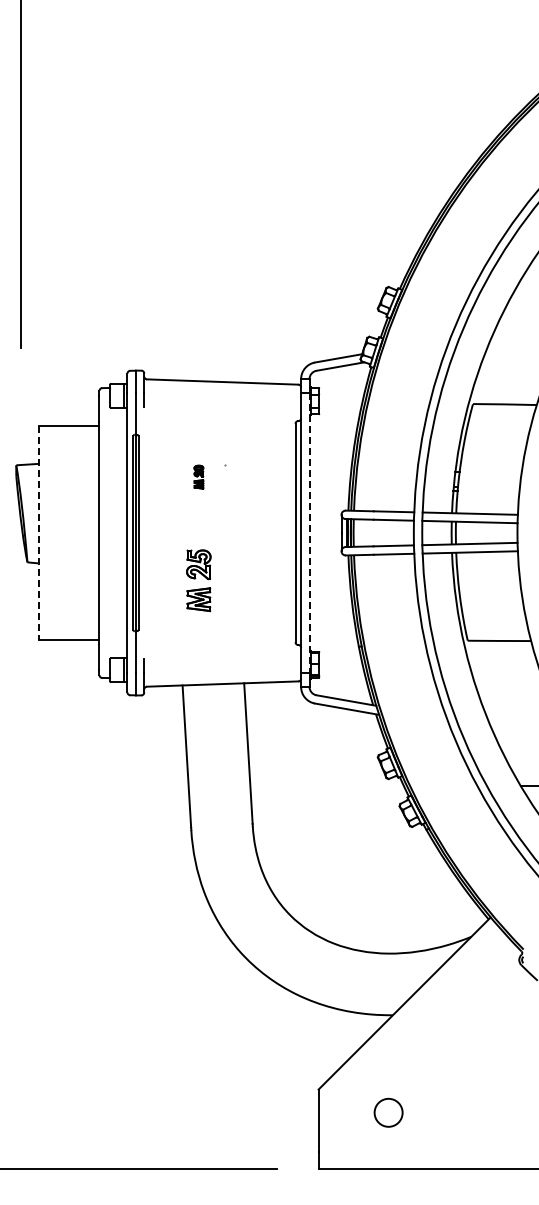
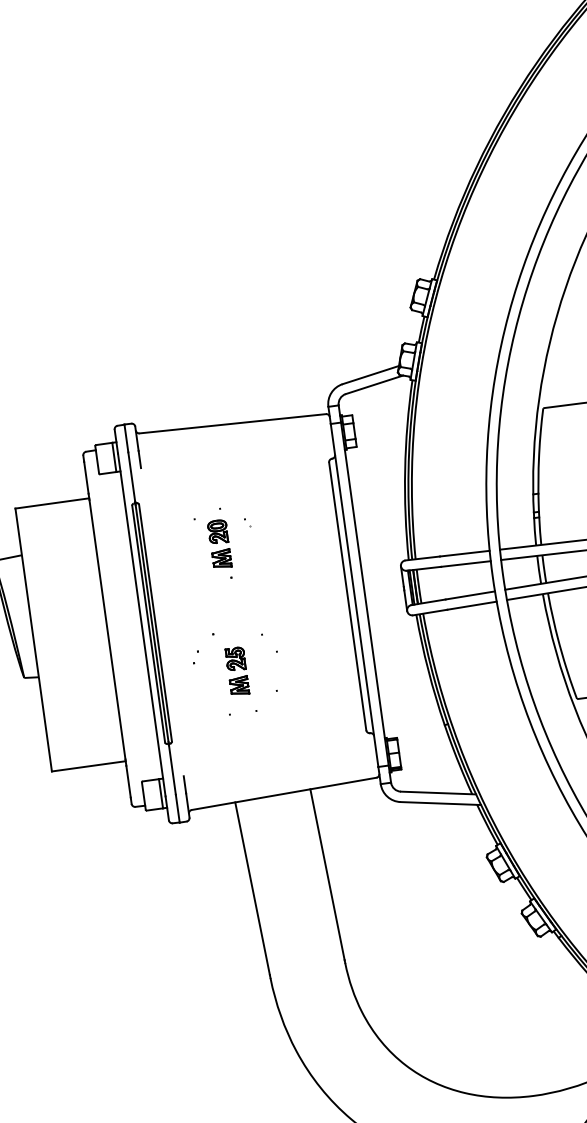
part: (198, 477) -> (219, 544), size x1.67
line: (39, 533) -> (34, 640), dashed -> solid
line: (309, 533) -> (364, 594), dashed -> solid
part: (198, 580) -> (236, 671), size x0.62

